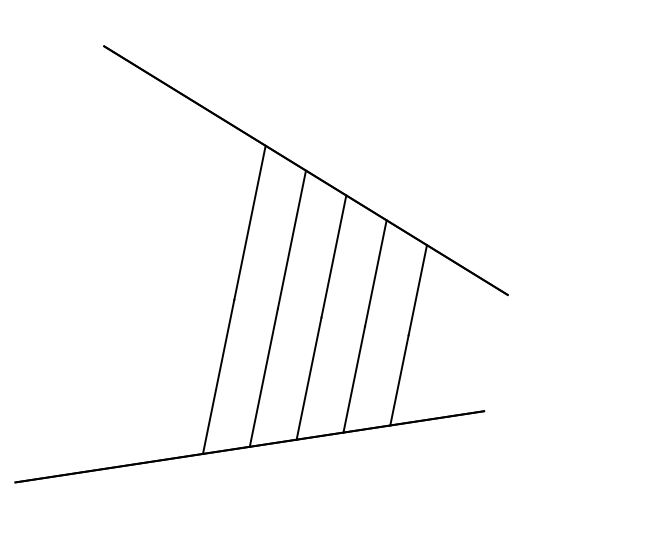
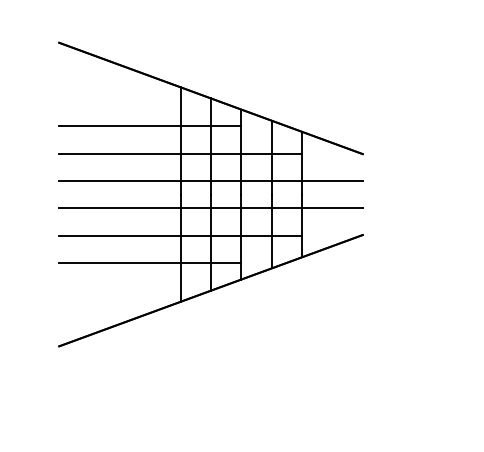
line: (210, 193) -> (150, 126), added
line: (246, 240) -> (180, 153), added
line: (281, 288) -> (210, 180), added
line: (273, 328) -> (210, 208), added
line: (222, 358) -> (180, 235), added
line: (171, 388) -> (150, 262), added

